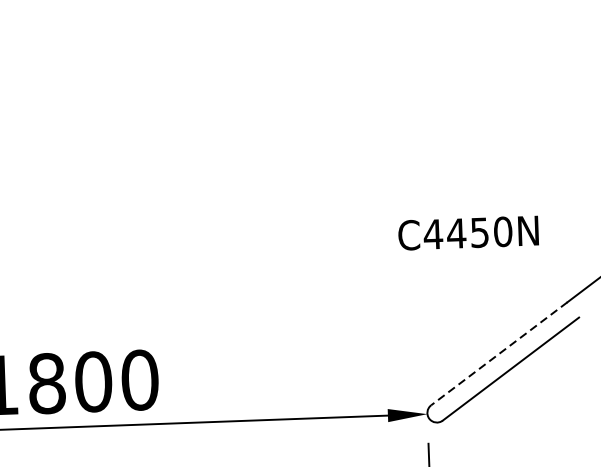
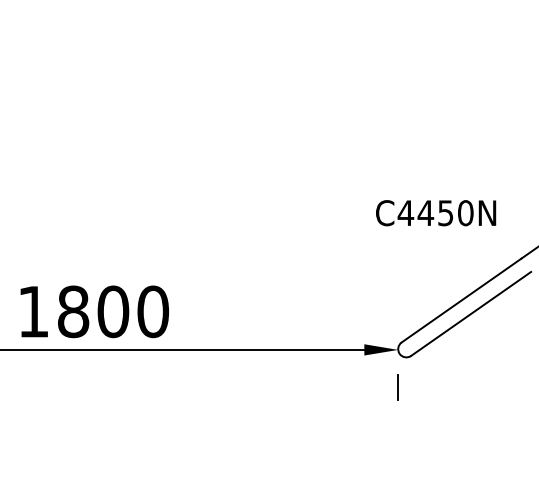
text: (469, 233) -> (436, 213), moved
line: (499, 353) -> (461, 300), dashed -> solid

